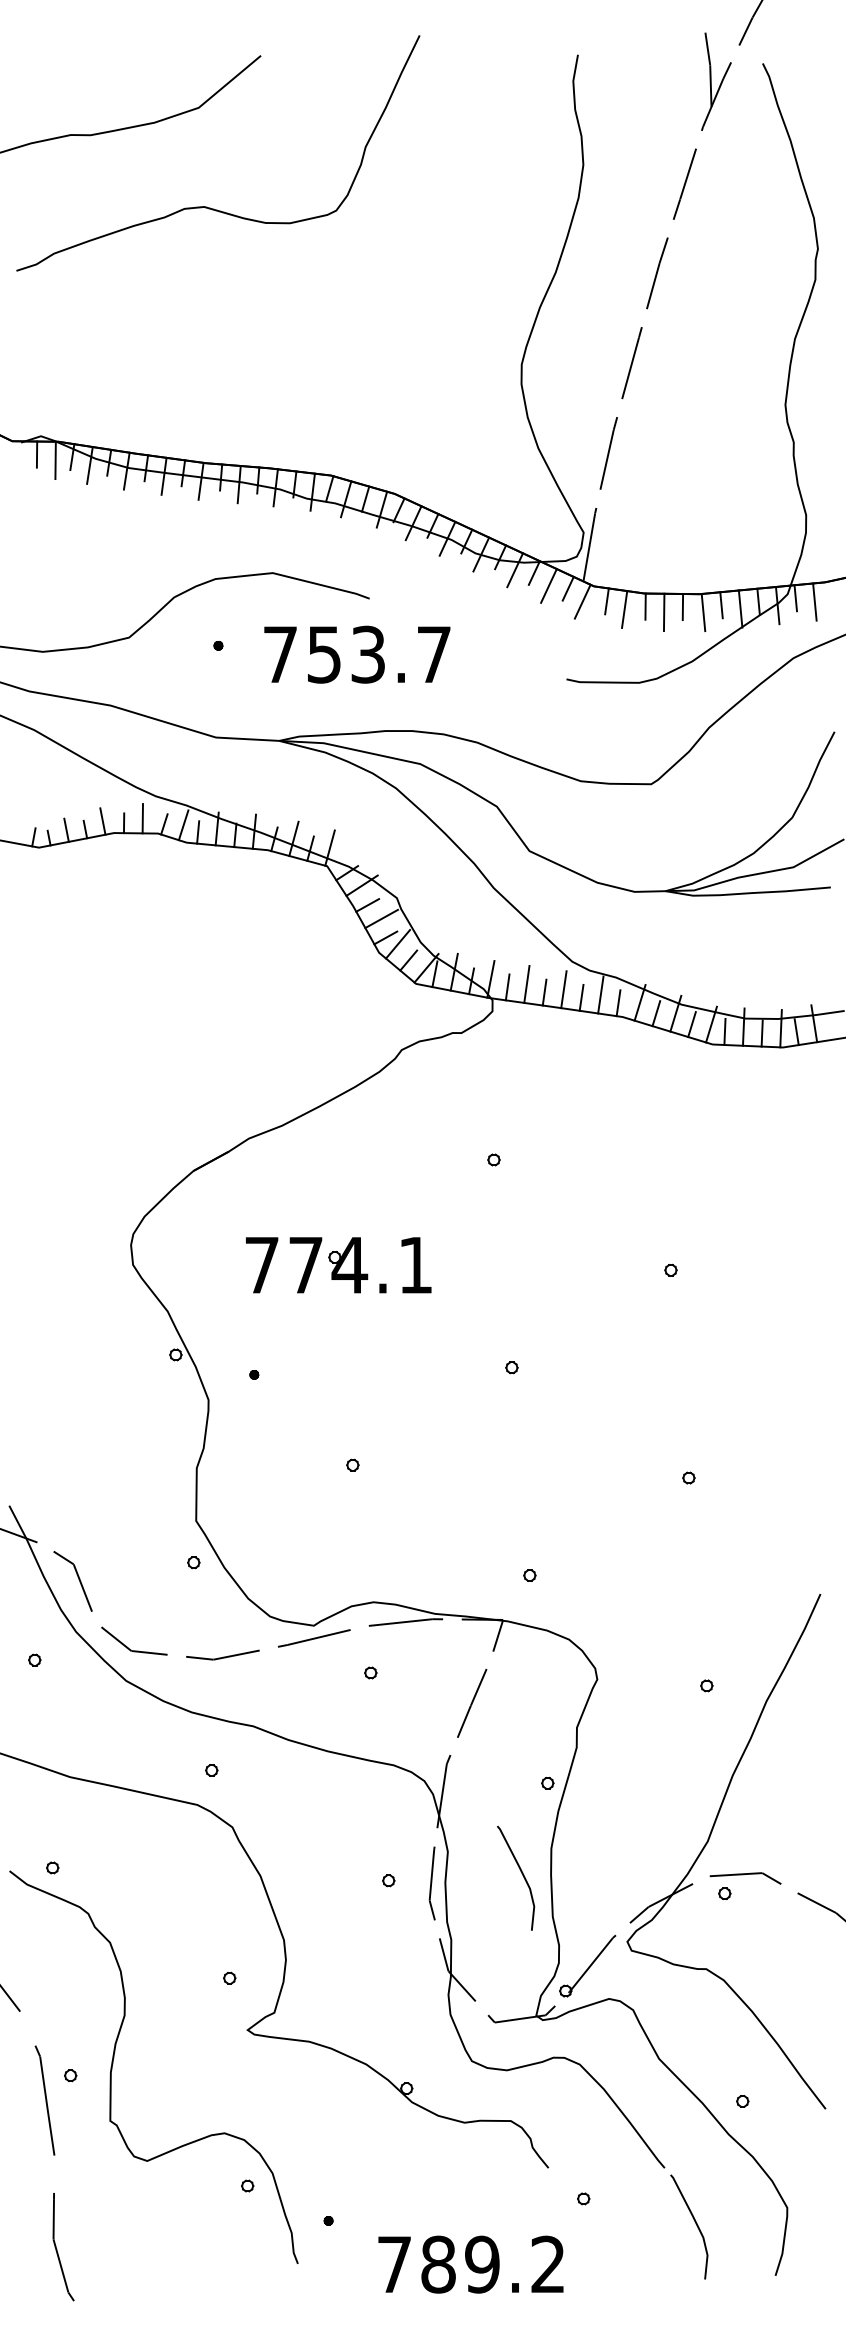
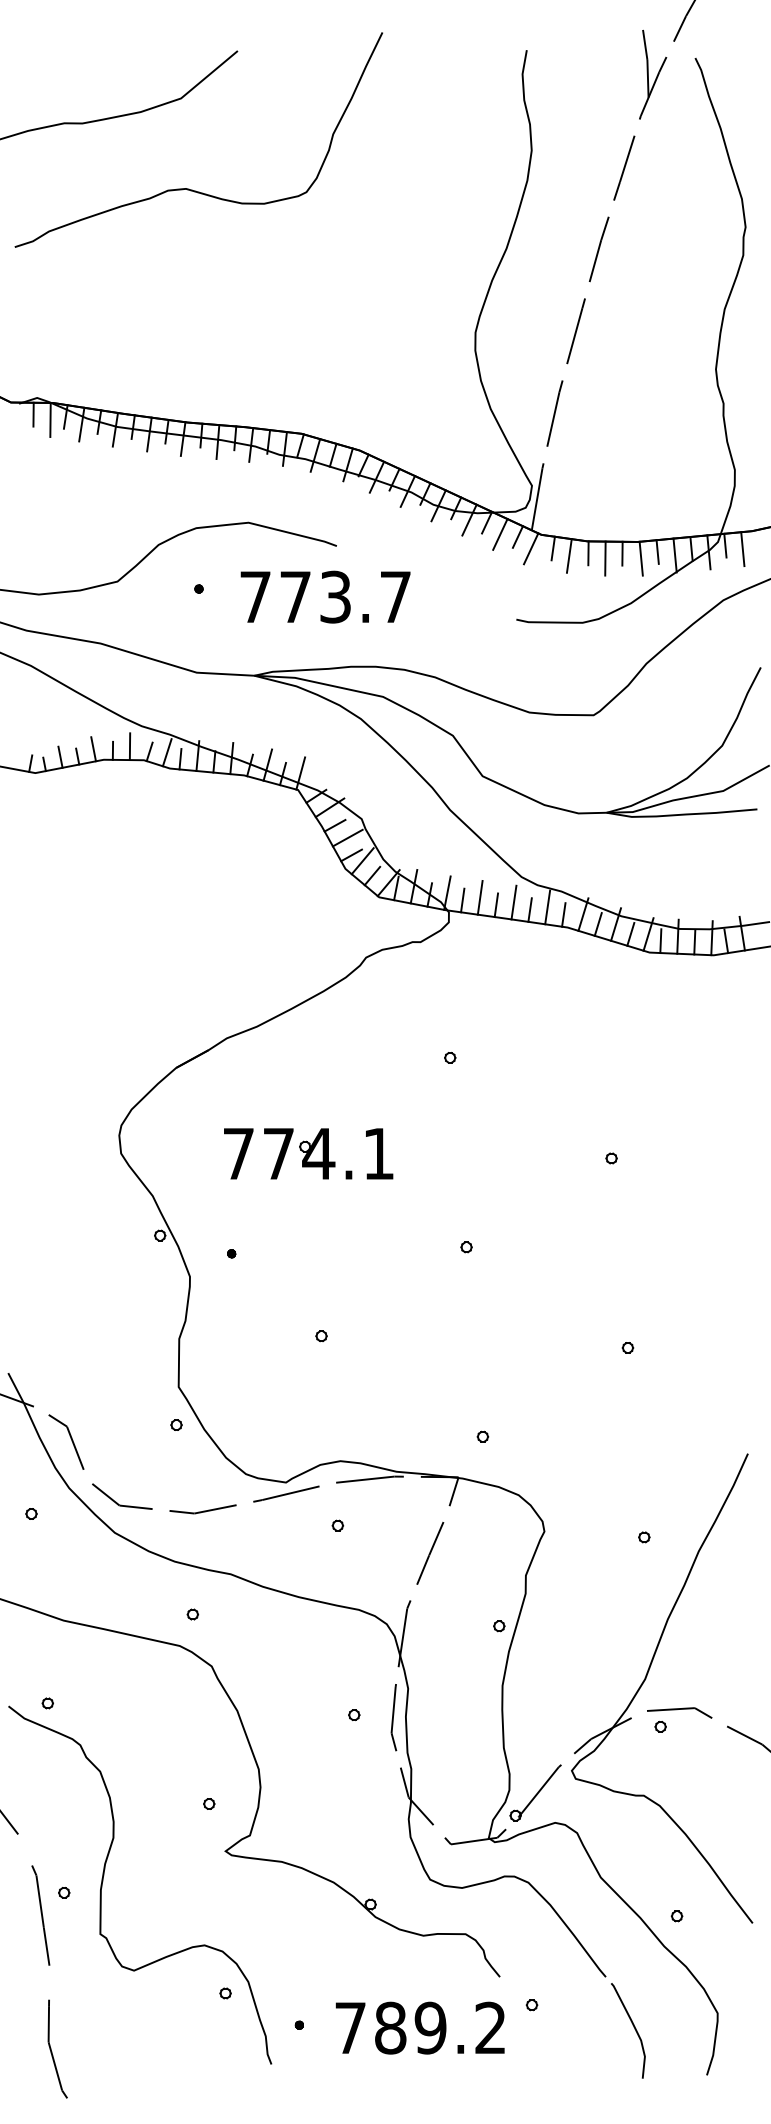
text: (324, 655) -> (295, 597), 753.7 -> 773.7
curve: (521, 1874) -> (475, 1709), removed
text: (470, 2263) -> (419, 2027), moved

